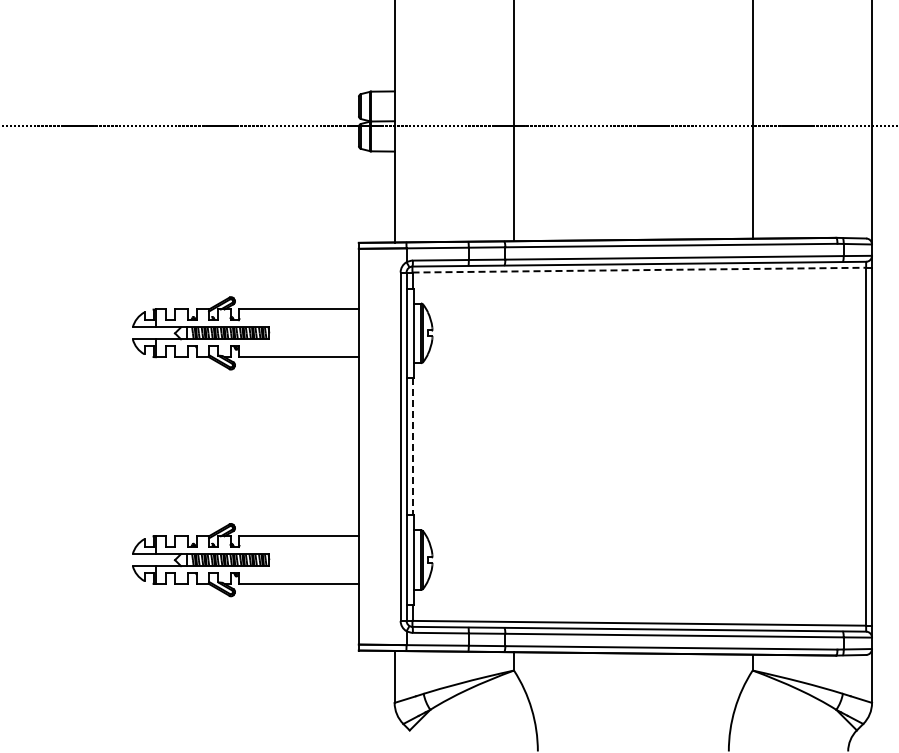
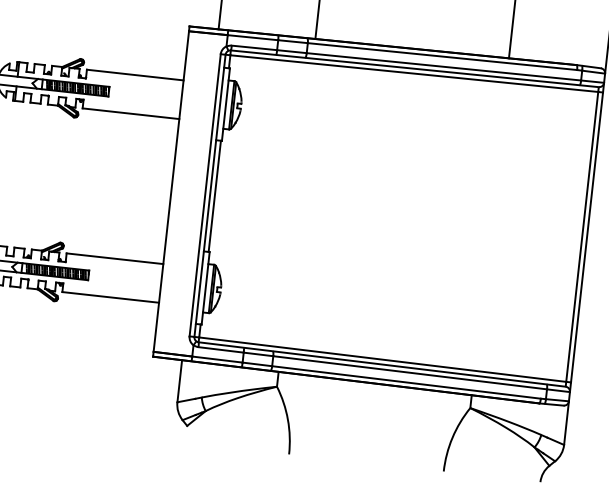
line: (639, 270) -> (414, 73), dashed -> solid
line: (412, 446) -> (214, 196), dashed -> solid

